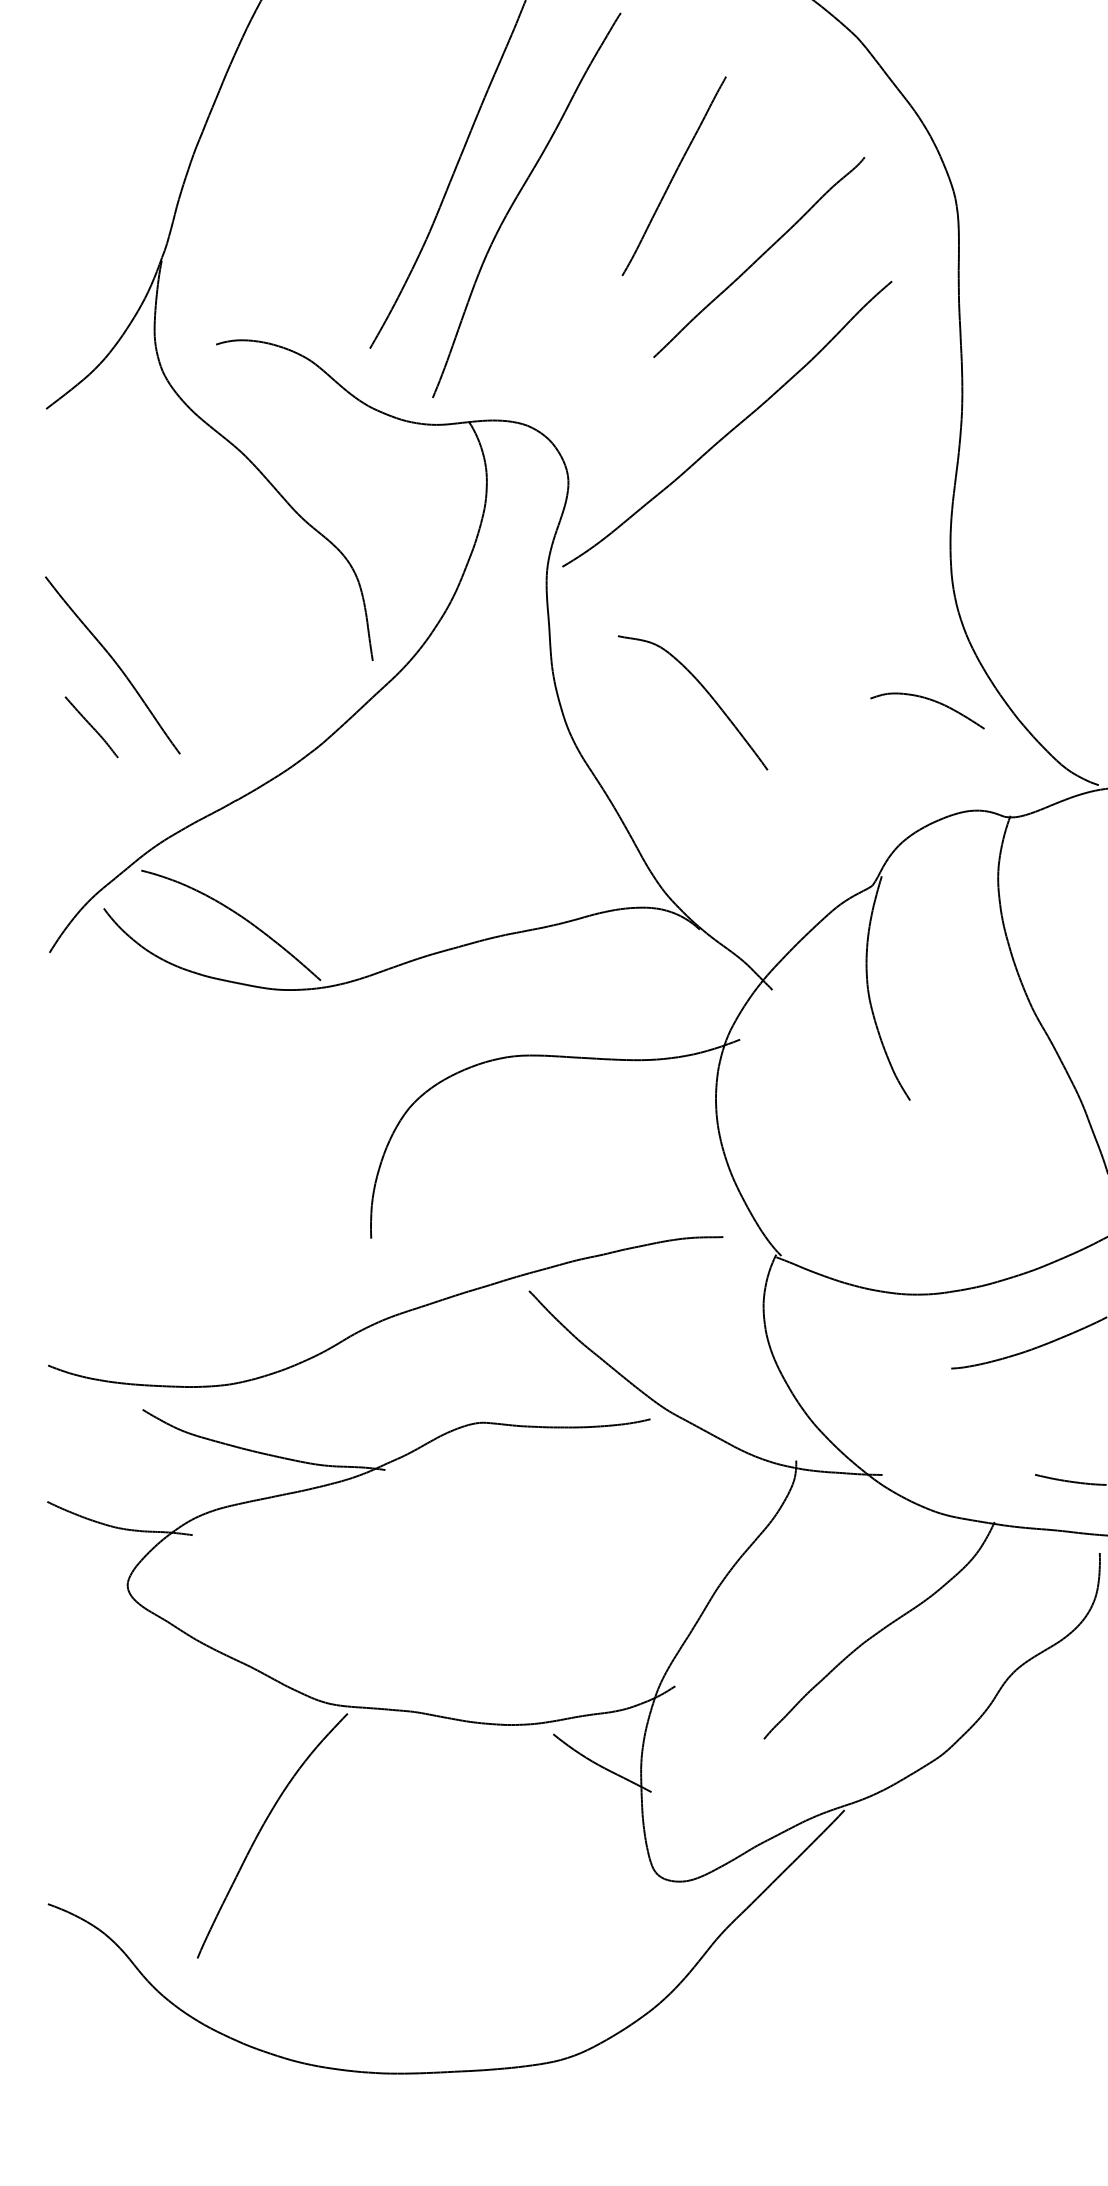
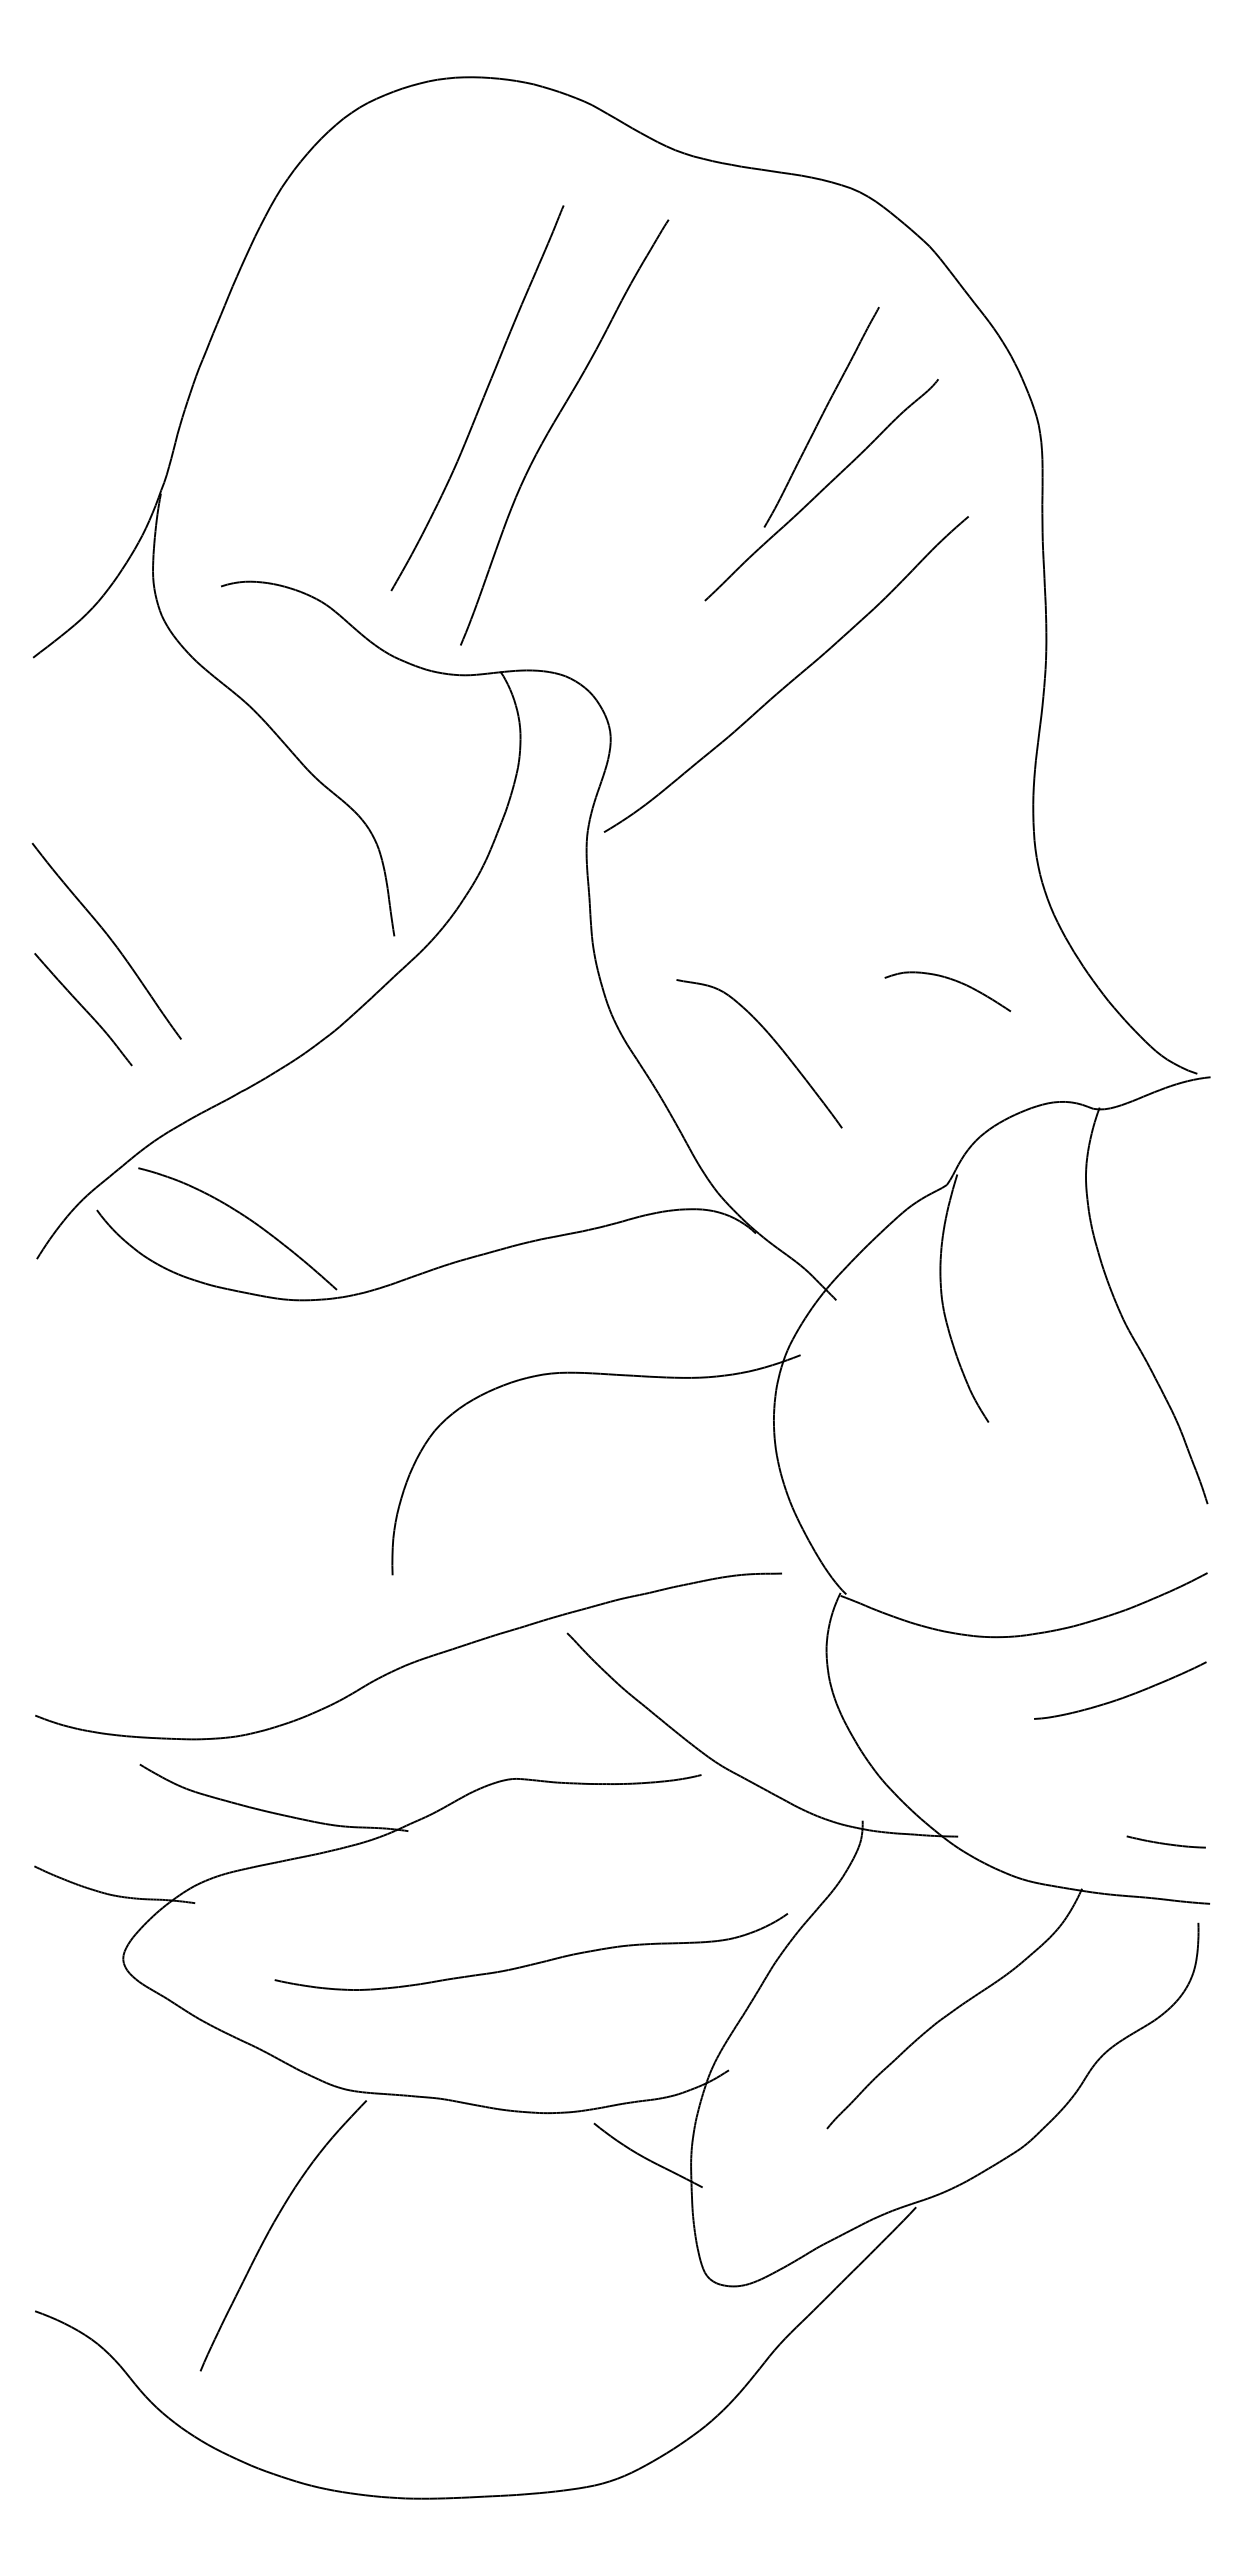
part: (674, 175) -> (821, 416), moved
part: (707, 693) -> (775, 1043), moved
part: (930, 700) -> (951, 980), moved
part: (91, 727) -> (83, 1009), size x1.67
part: (500, 1588) -> (535, 1962), added

